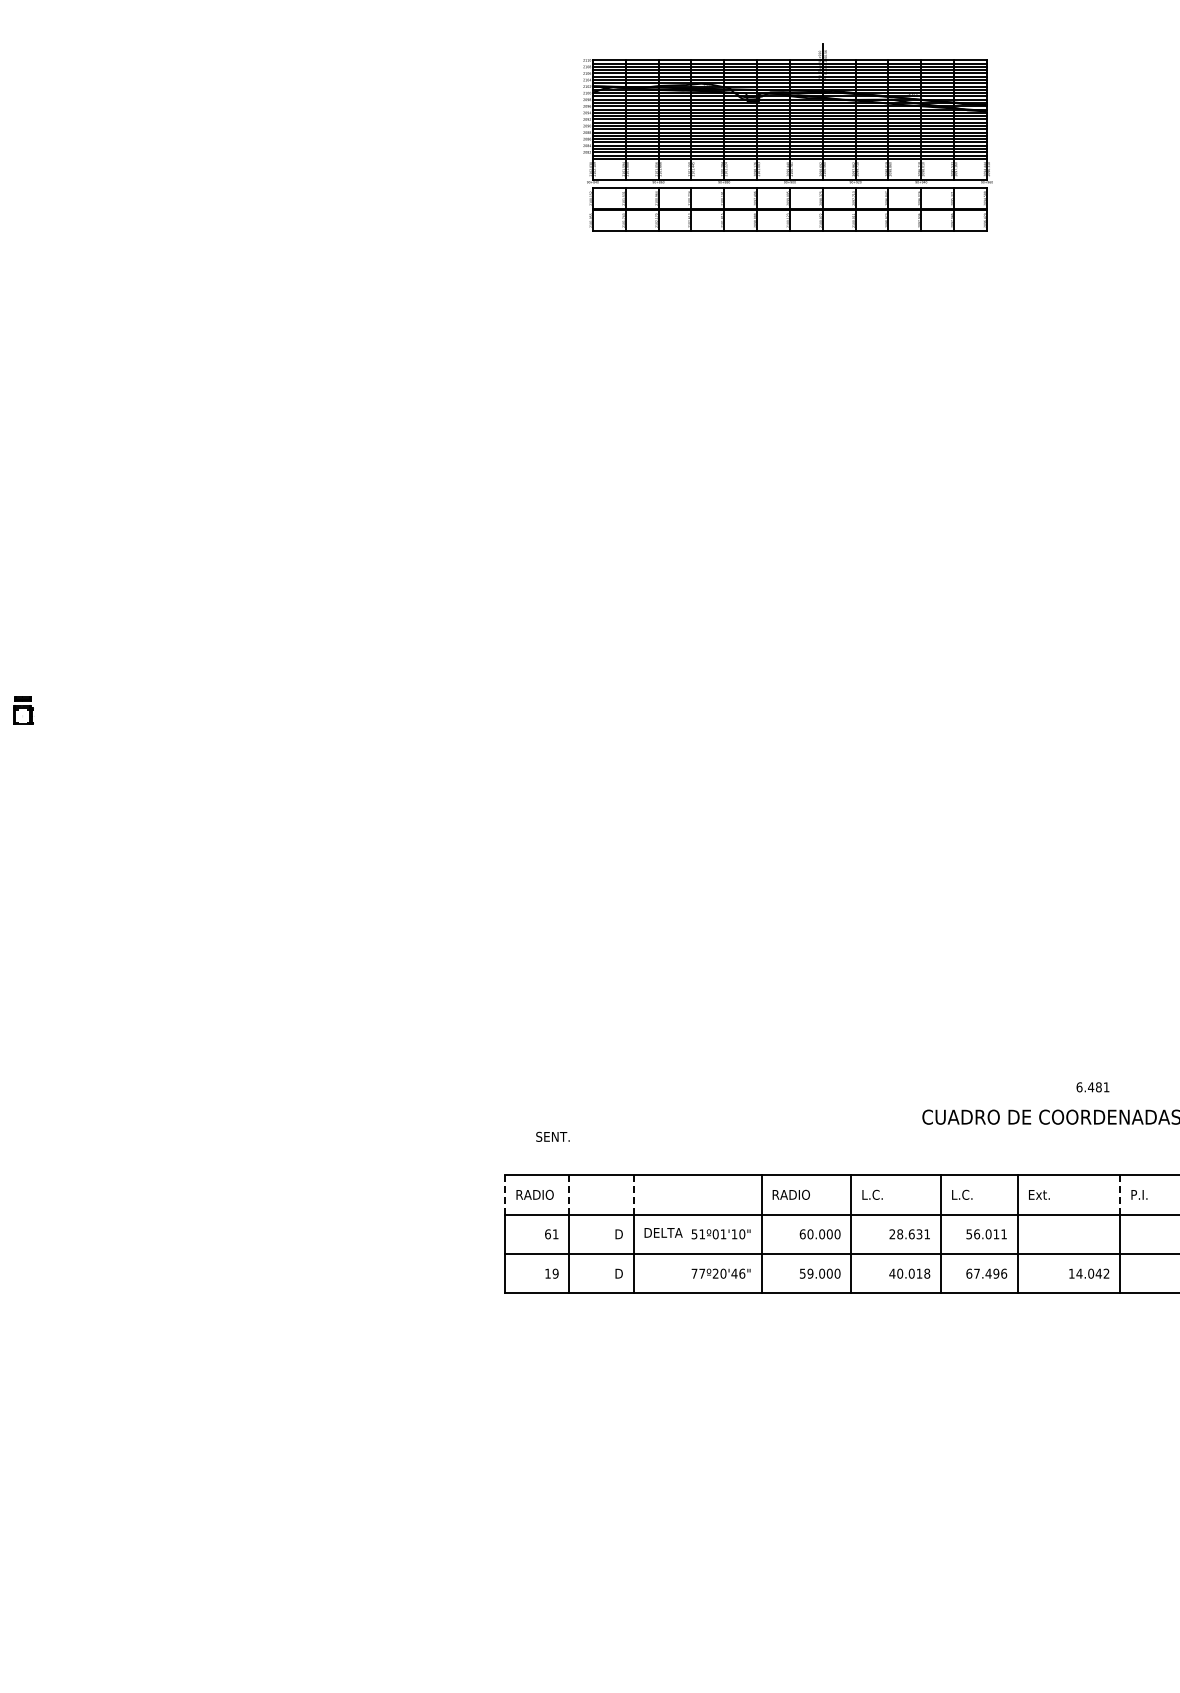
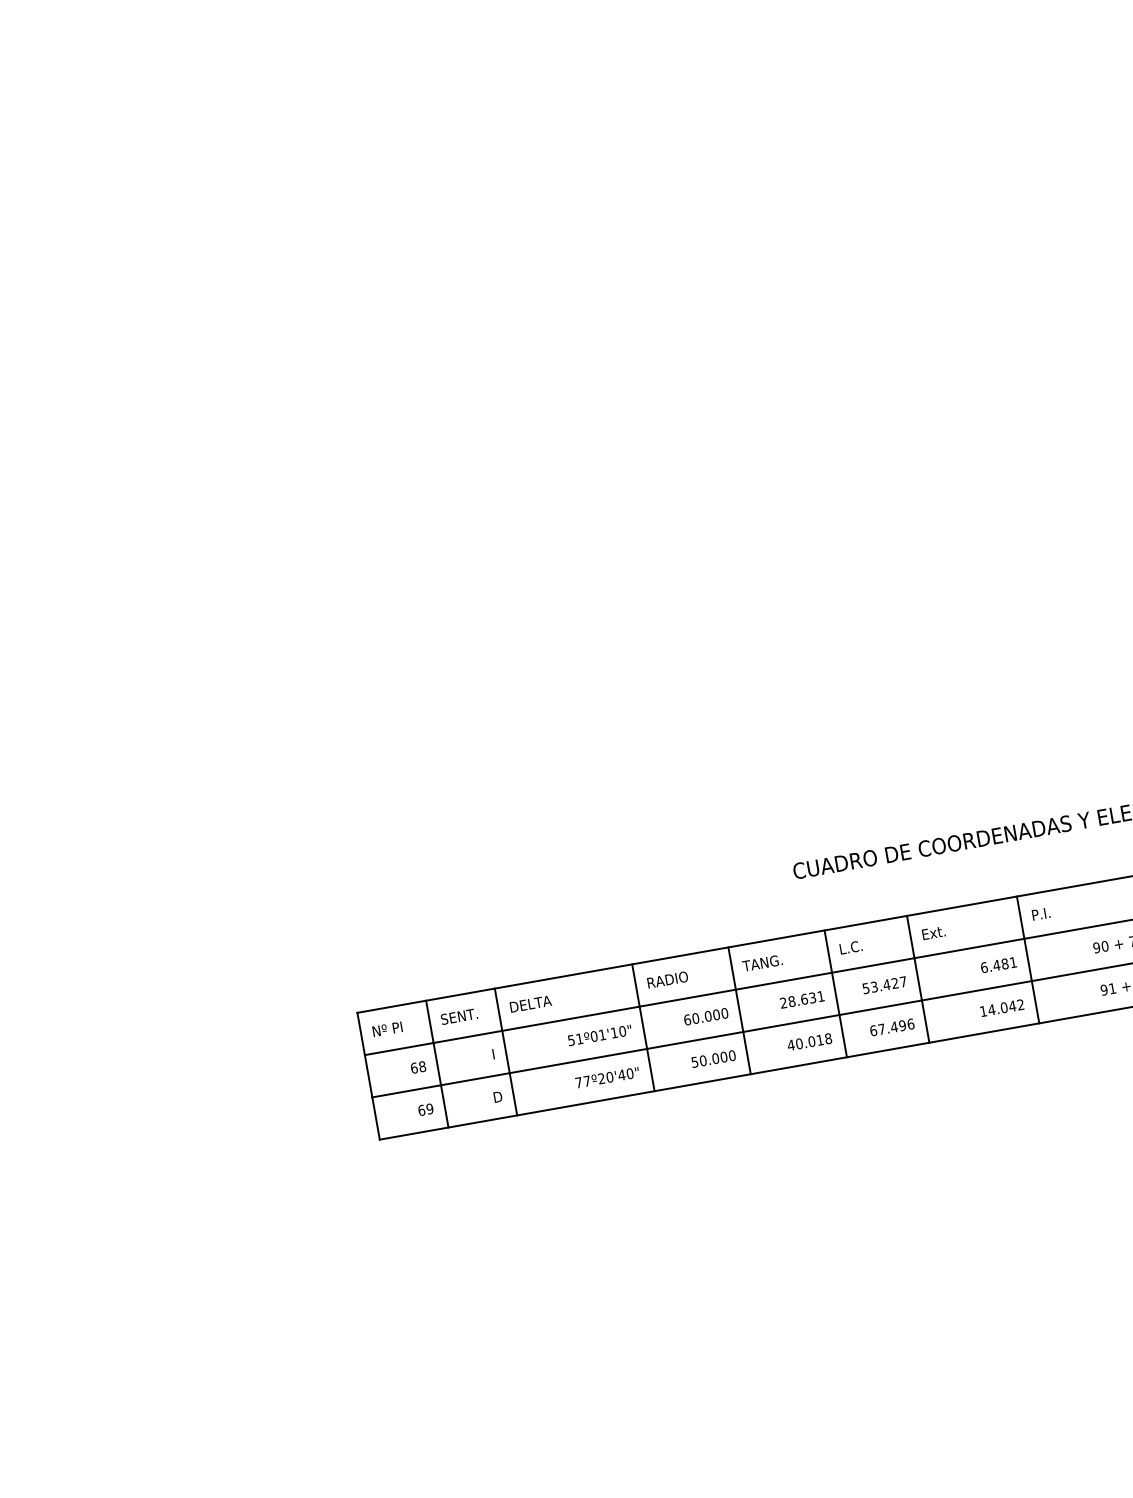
text: (1092, 1087) -> (998, 965), moved
text: (552, 1136) -> (458, 1016), moved
line: (505, 1194) -> (361, 1033), dashed -> solid
text: (535, 1194) -> (393, 1027), RADIO -> Nº PI
line: (569, 1194) -> (429, 1021), dashed -> solid
line: (633, 1194) -> (498, 1009), dashed -> solid
text: (879, 1194) -> (762, 962), L.C. -> TANG.
line: (1120, 1194) -> (1020, 917), dashed -> solid
text: (663, 1232) -> (530, 1003), moved
text: (555, 1234) -> (422, 1066), 61 -> 68
text: (618, 1234) -> (489, 1055), D -> I
text: (990, 1234) -> (888, 984), 56.011 -> 53.427
text: (547, 1273) -> (421, 1110), 19 -> 69
text: (742, 1273) -> (630, 1073), 77º20'46" -> 77º20'40"
text: (810, 1273) -> (703, 1060), 59.000 -> 50.000

